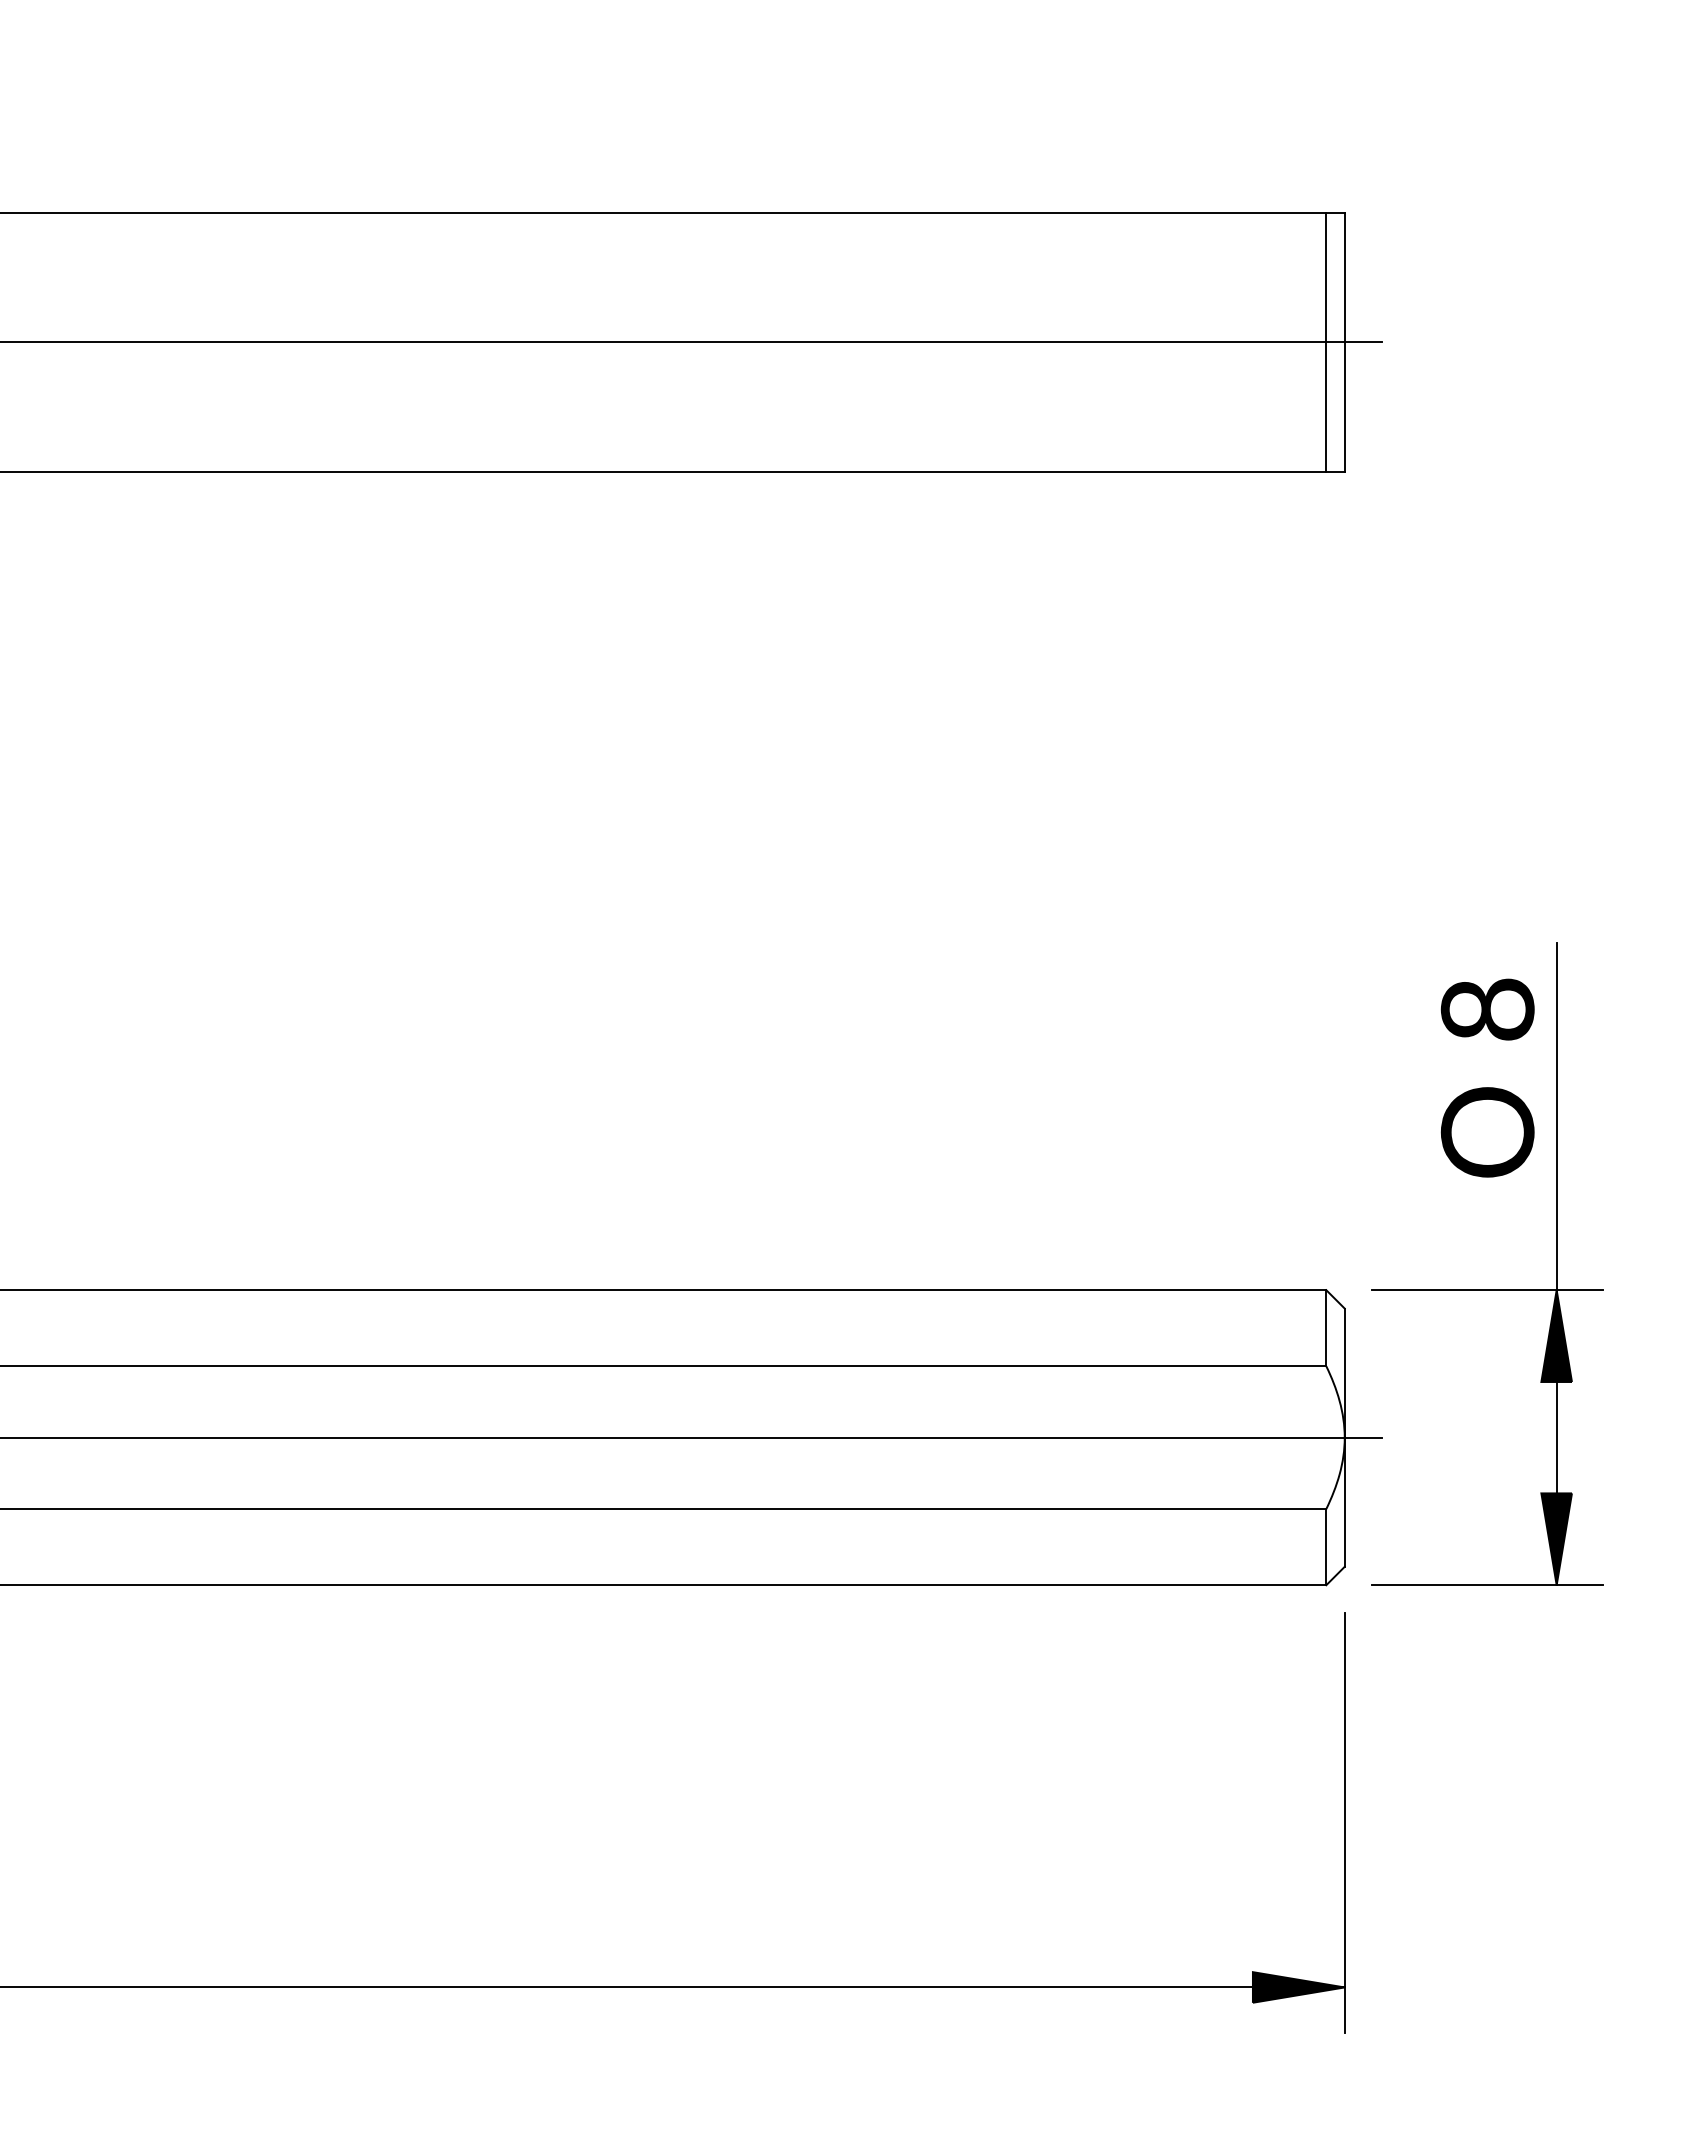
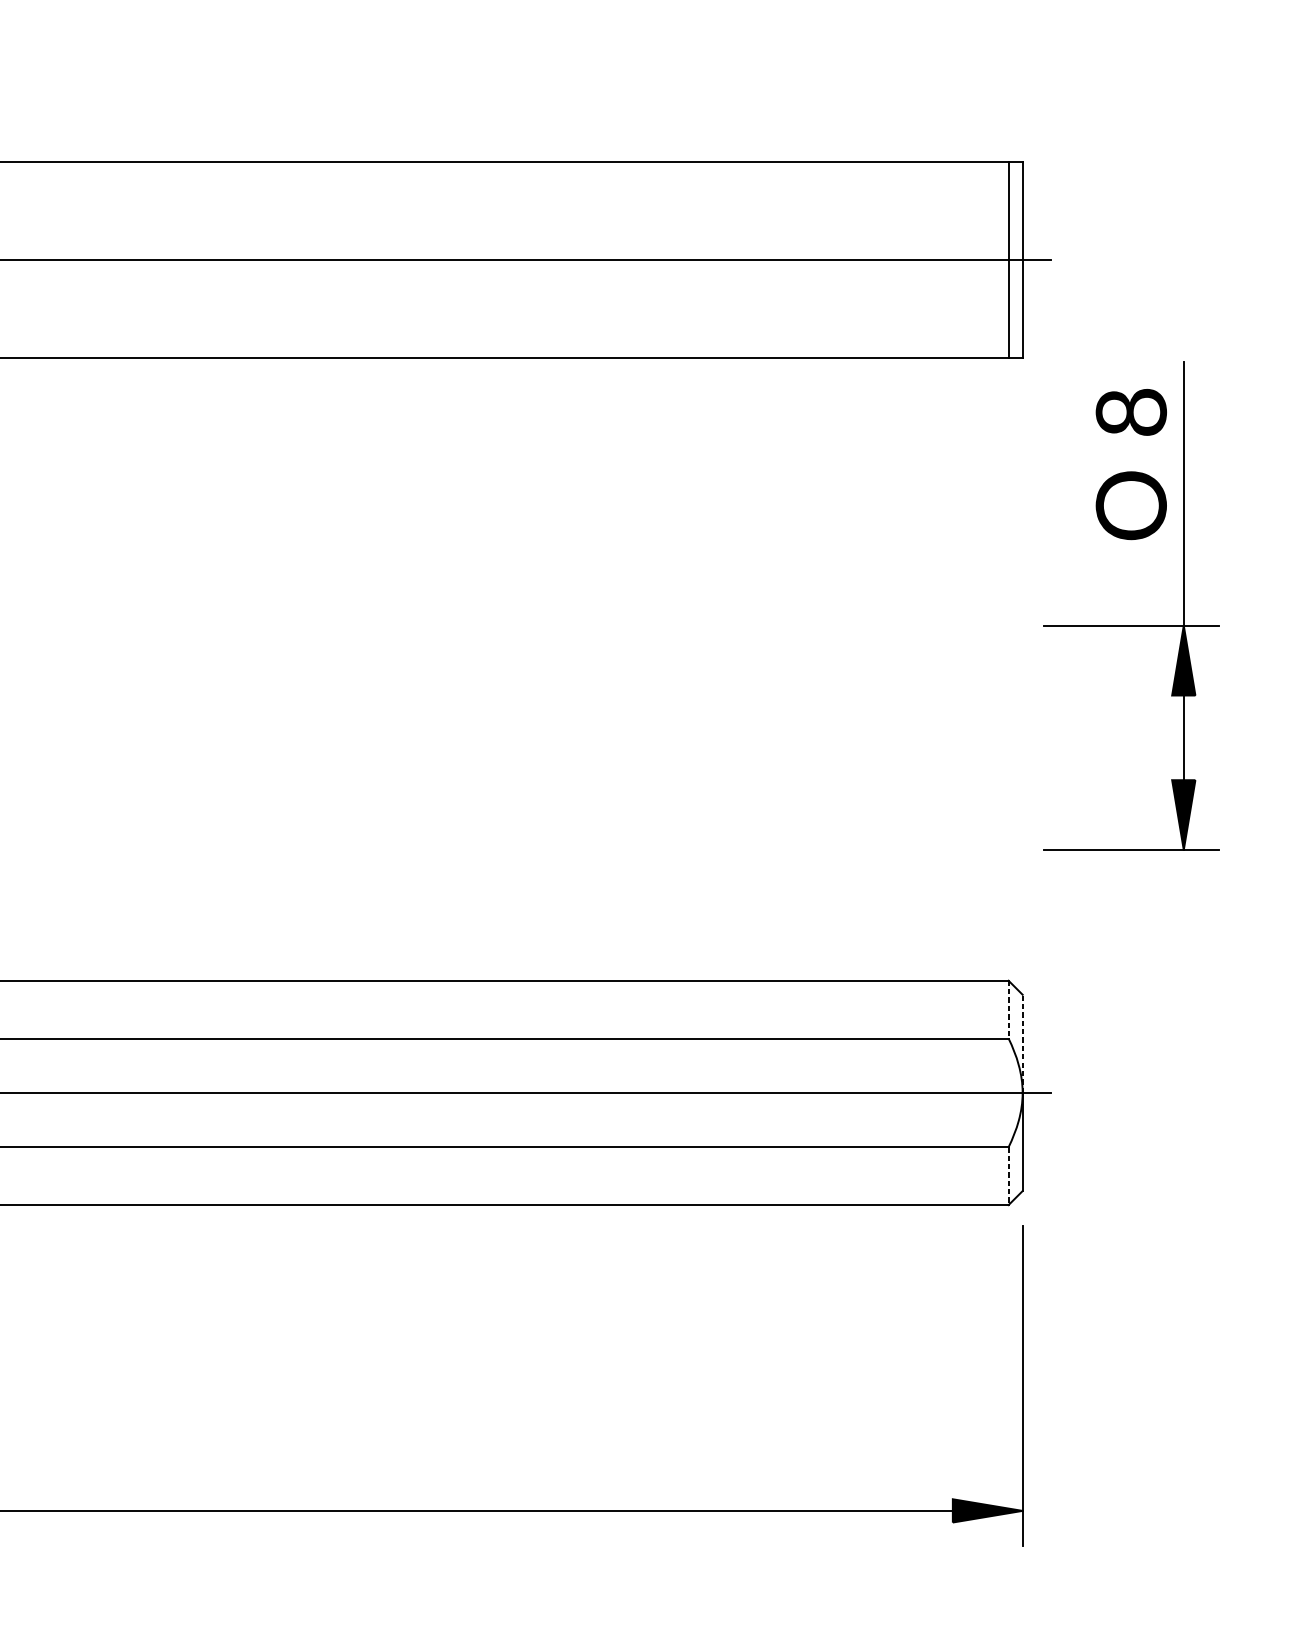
part: (1487, 1289) -> (1131, 625), moved
line: (1326, 1328) -> (1008, 1009), solid -> dashed
line: (1344, 1373) -> (1022, 1044), solid -> dashed
line: (1326, 1547) -> (1008, 1176), solid -> dashed

